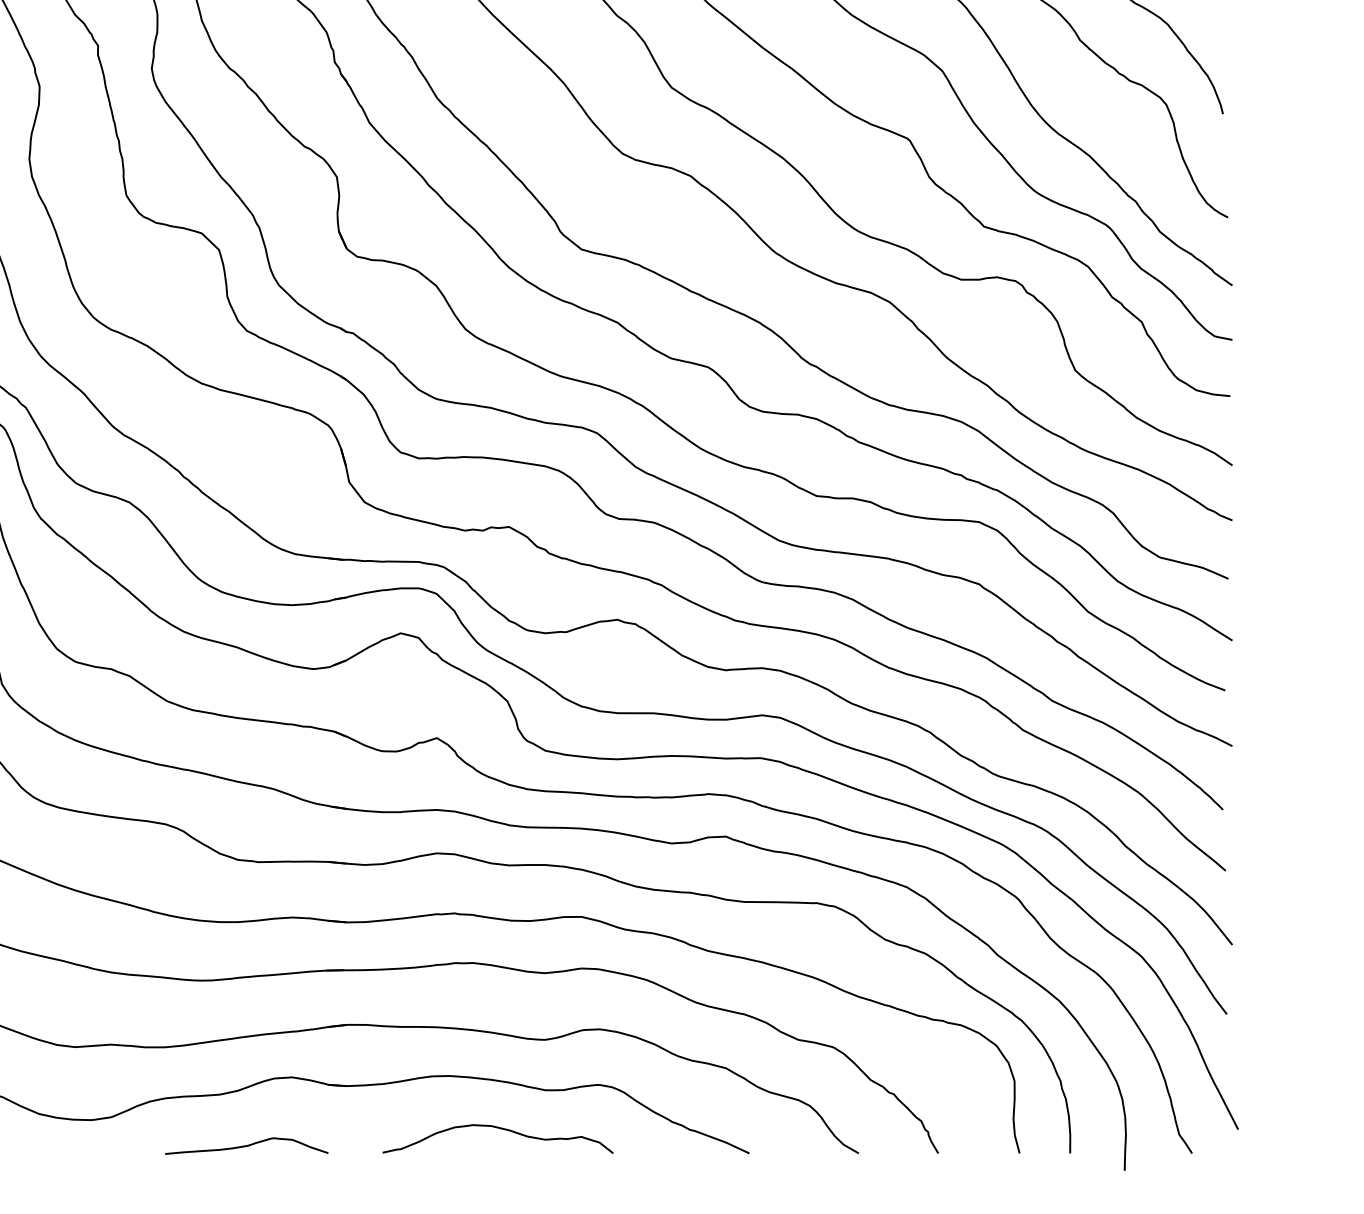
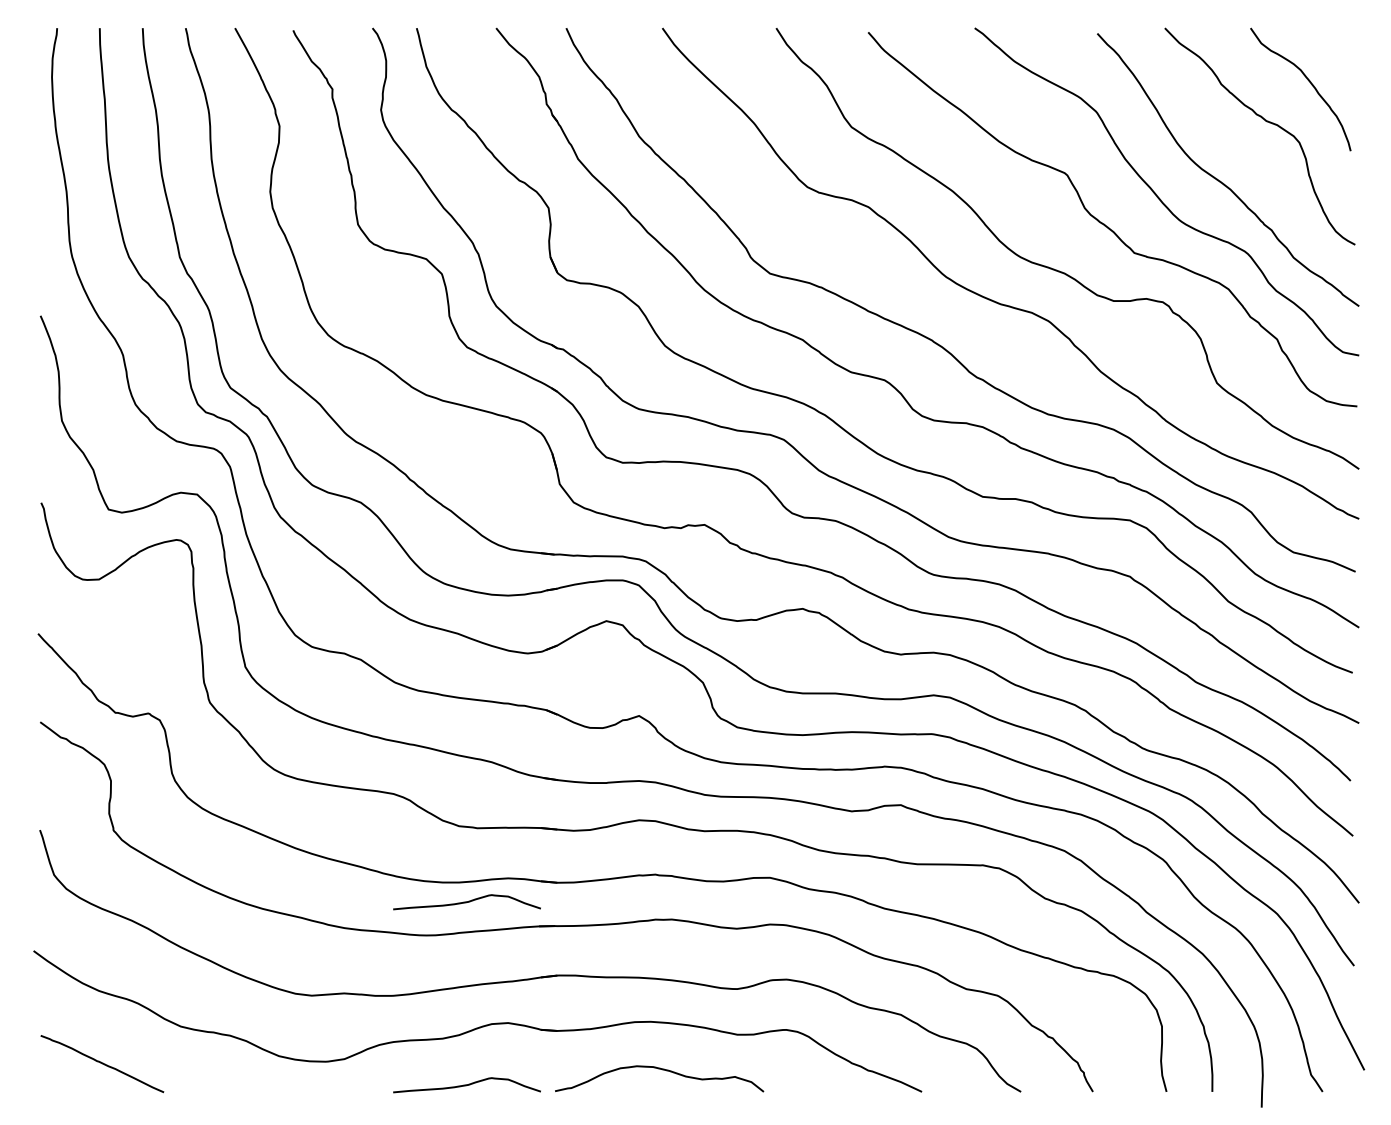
curve: (246, 944) -> (466, 902), added
curve: (501, 1129) -> (662, 1070), moved

